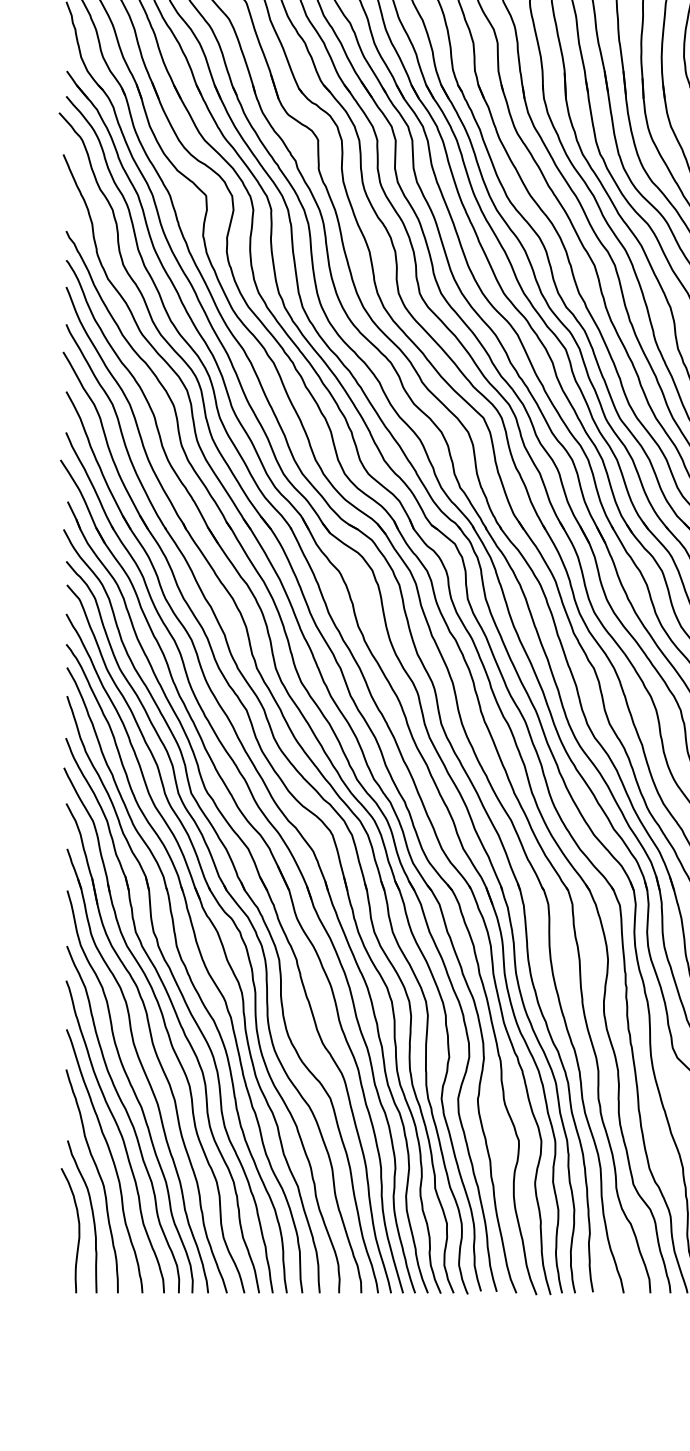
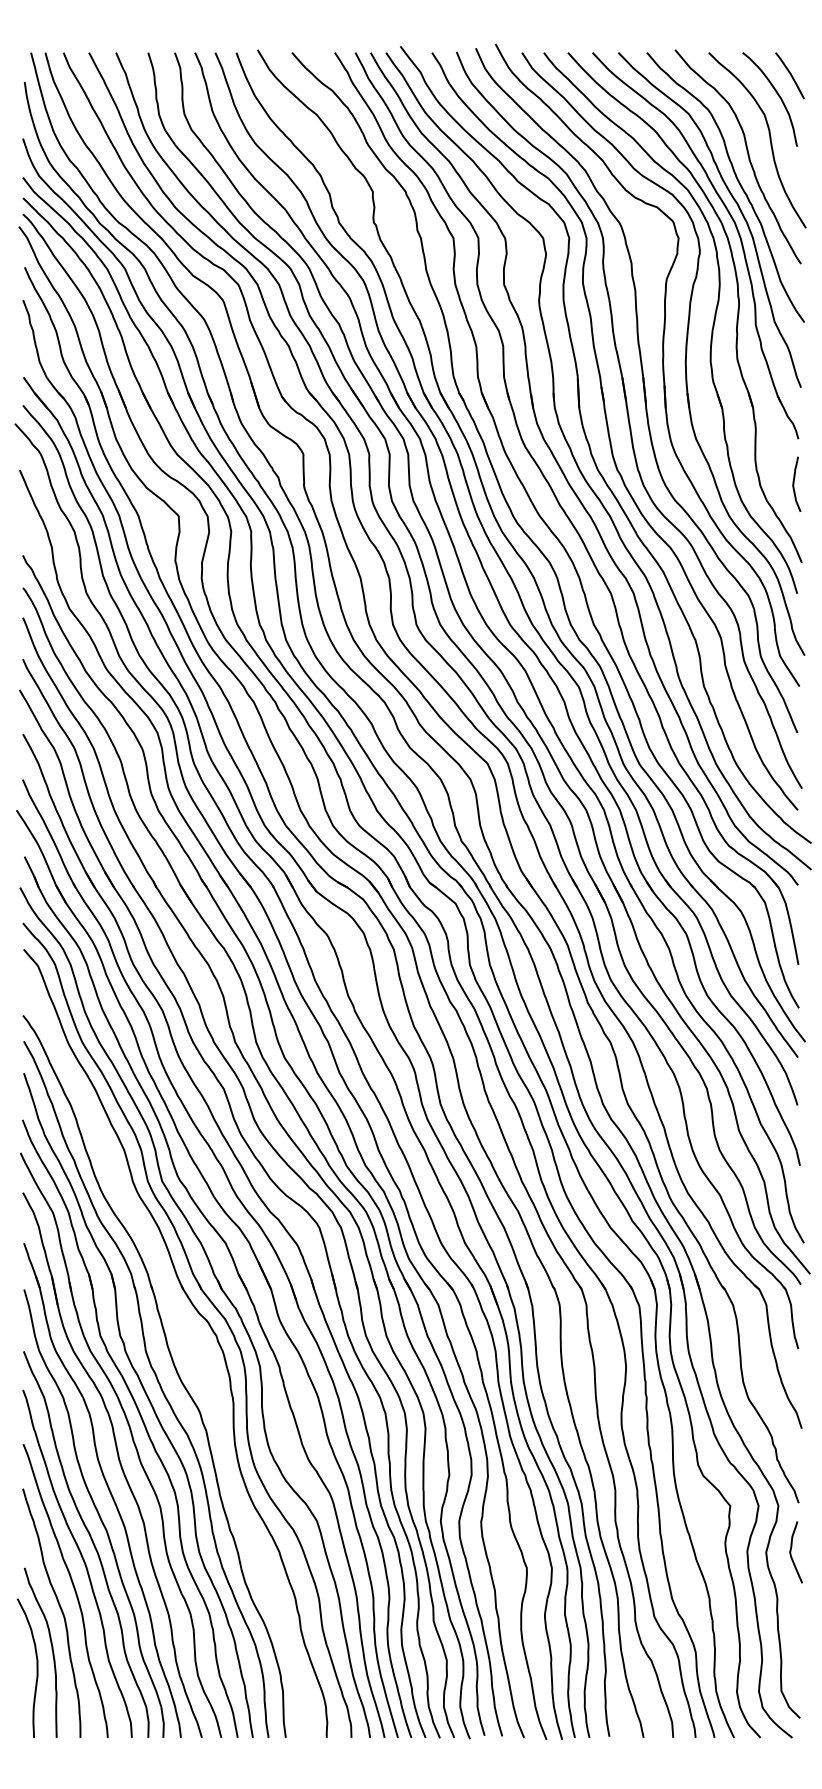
part: (220, 942) -> (194, 1347), removed

